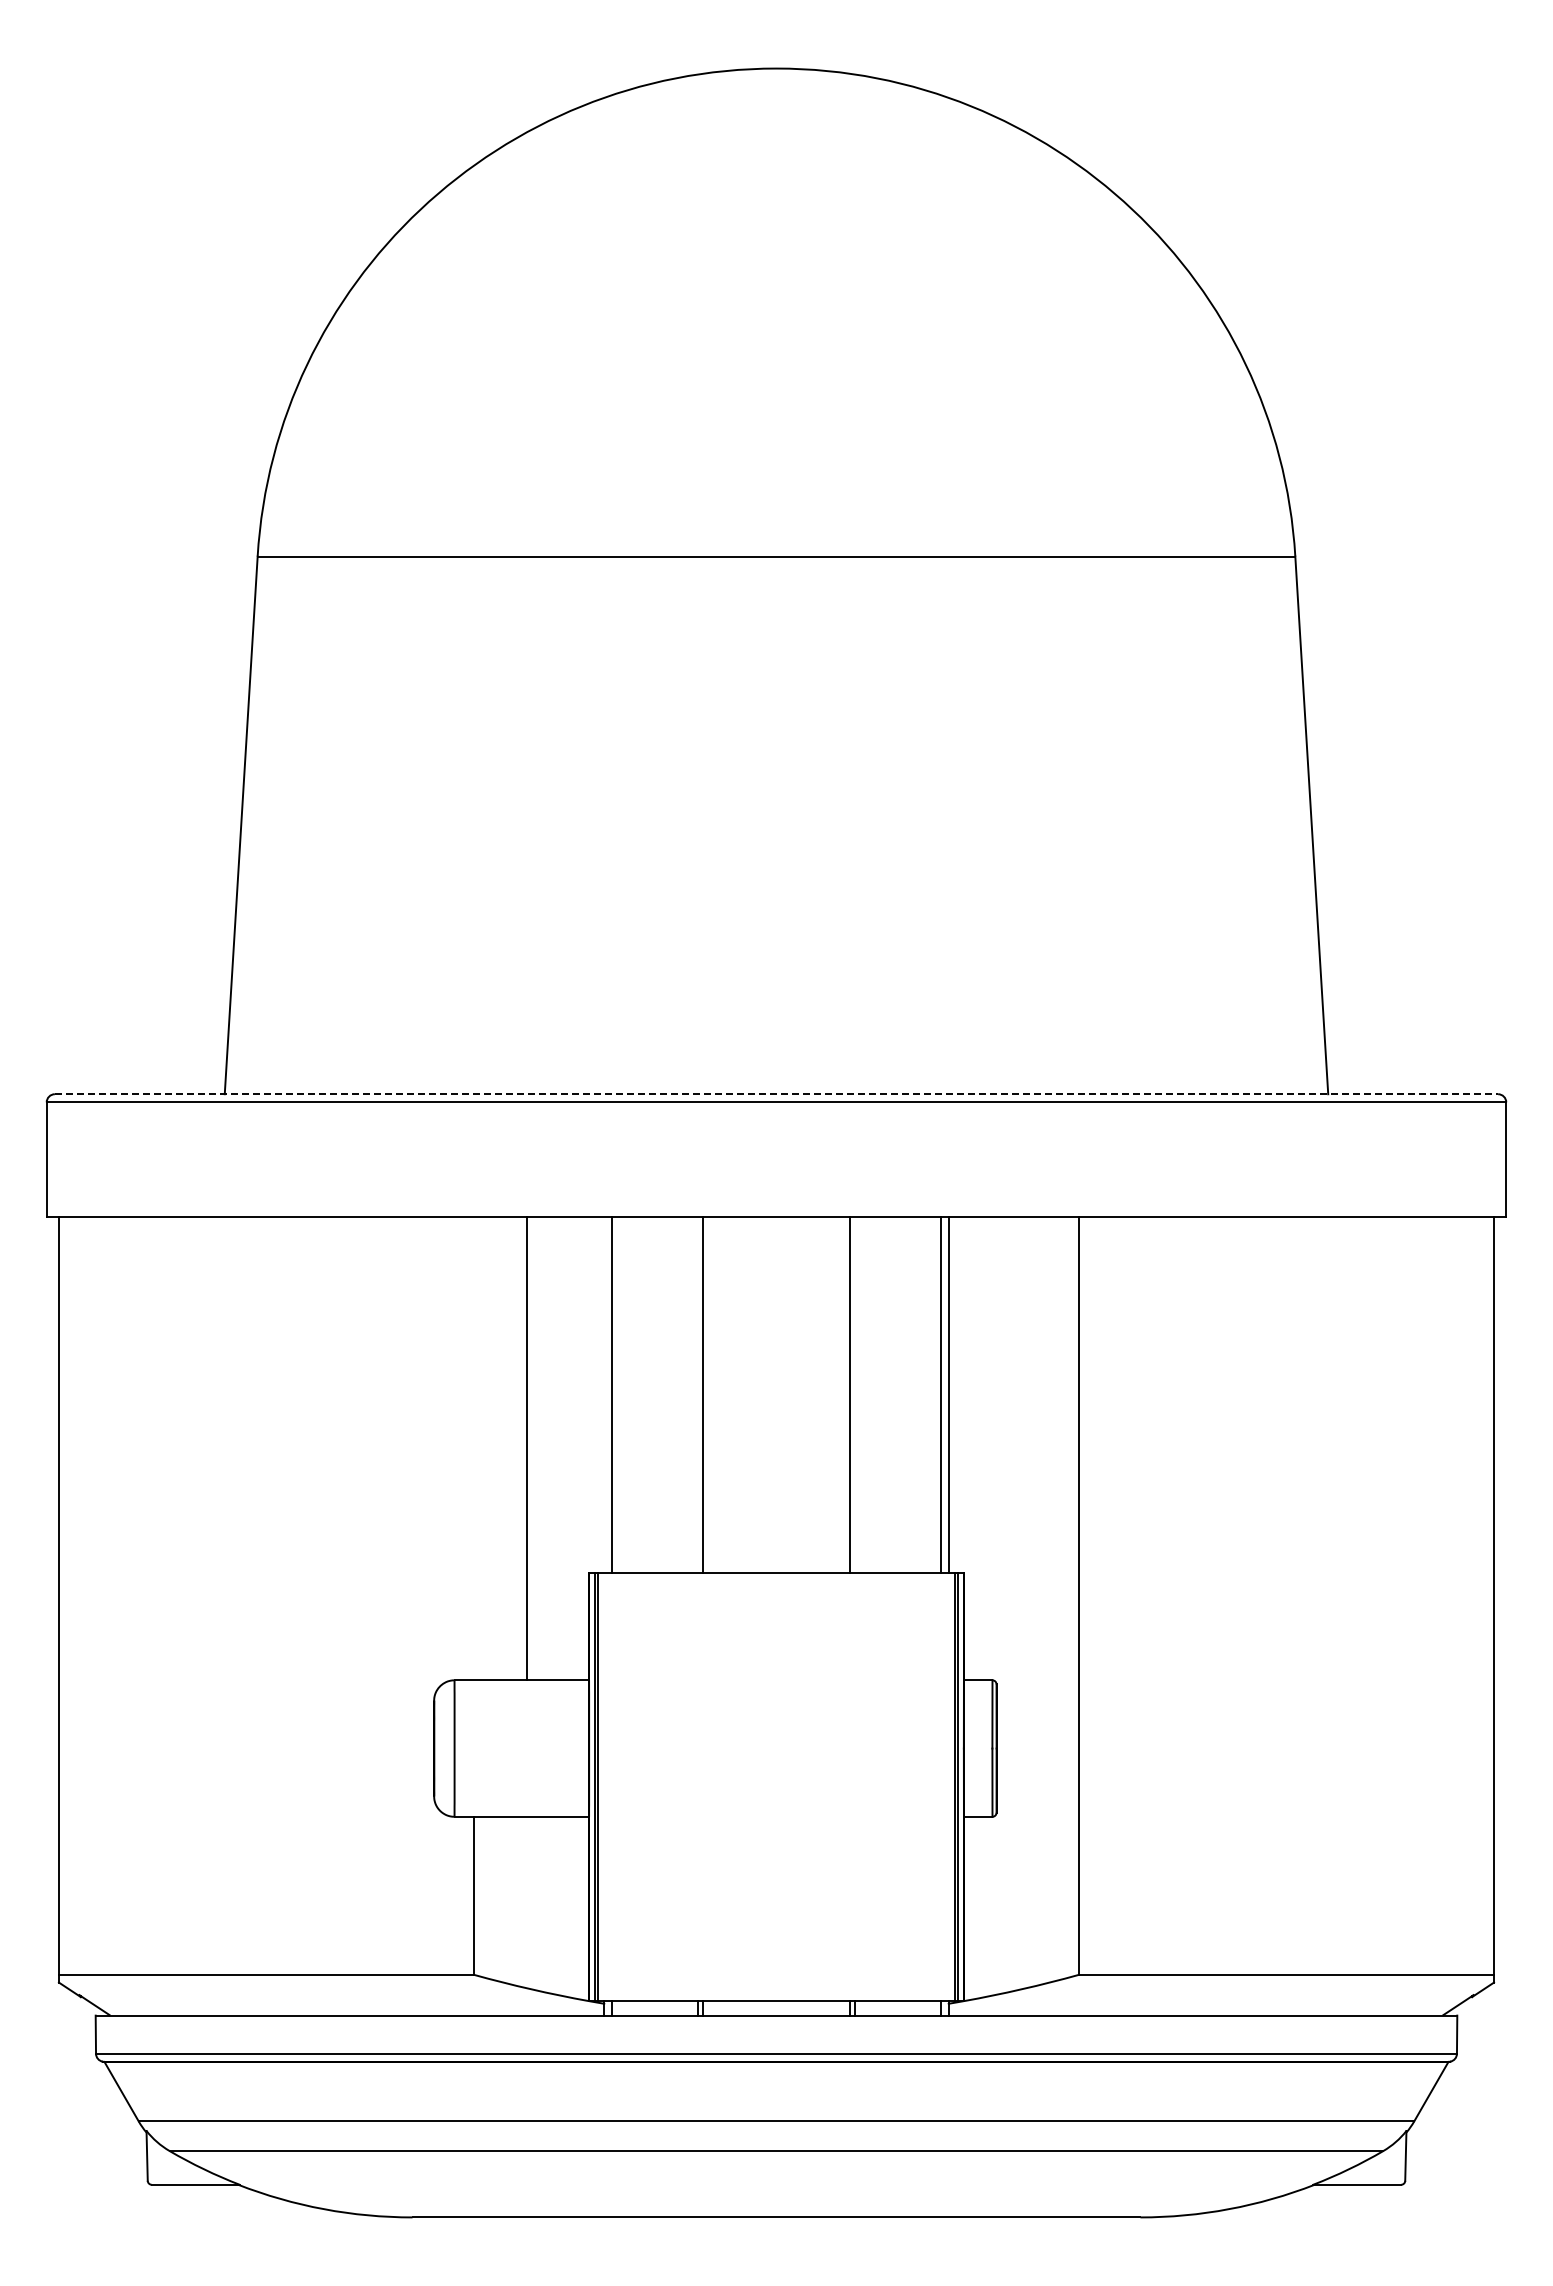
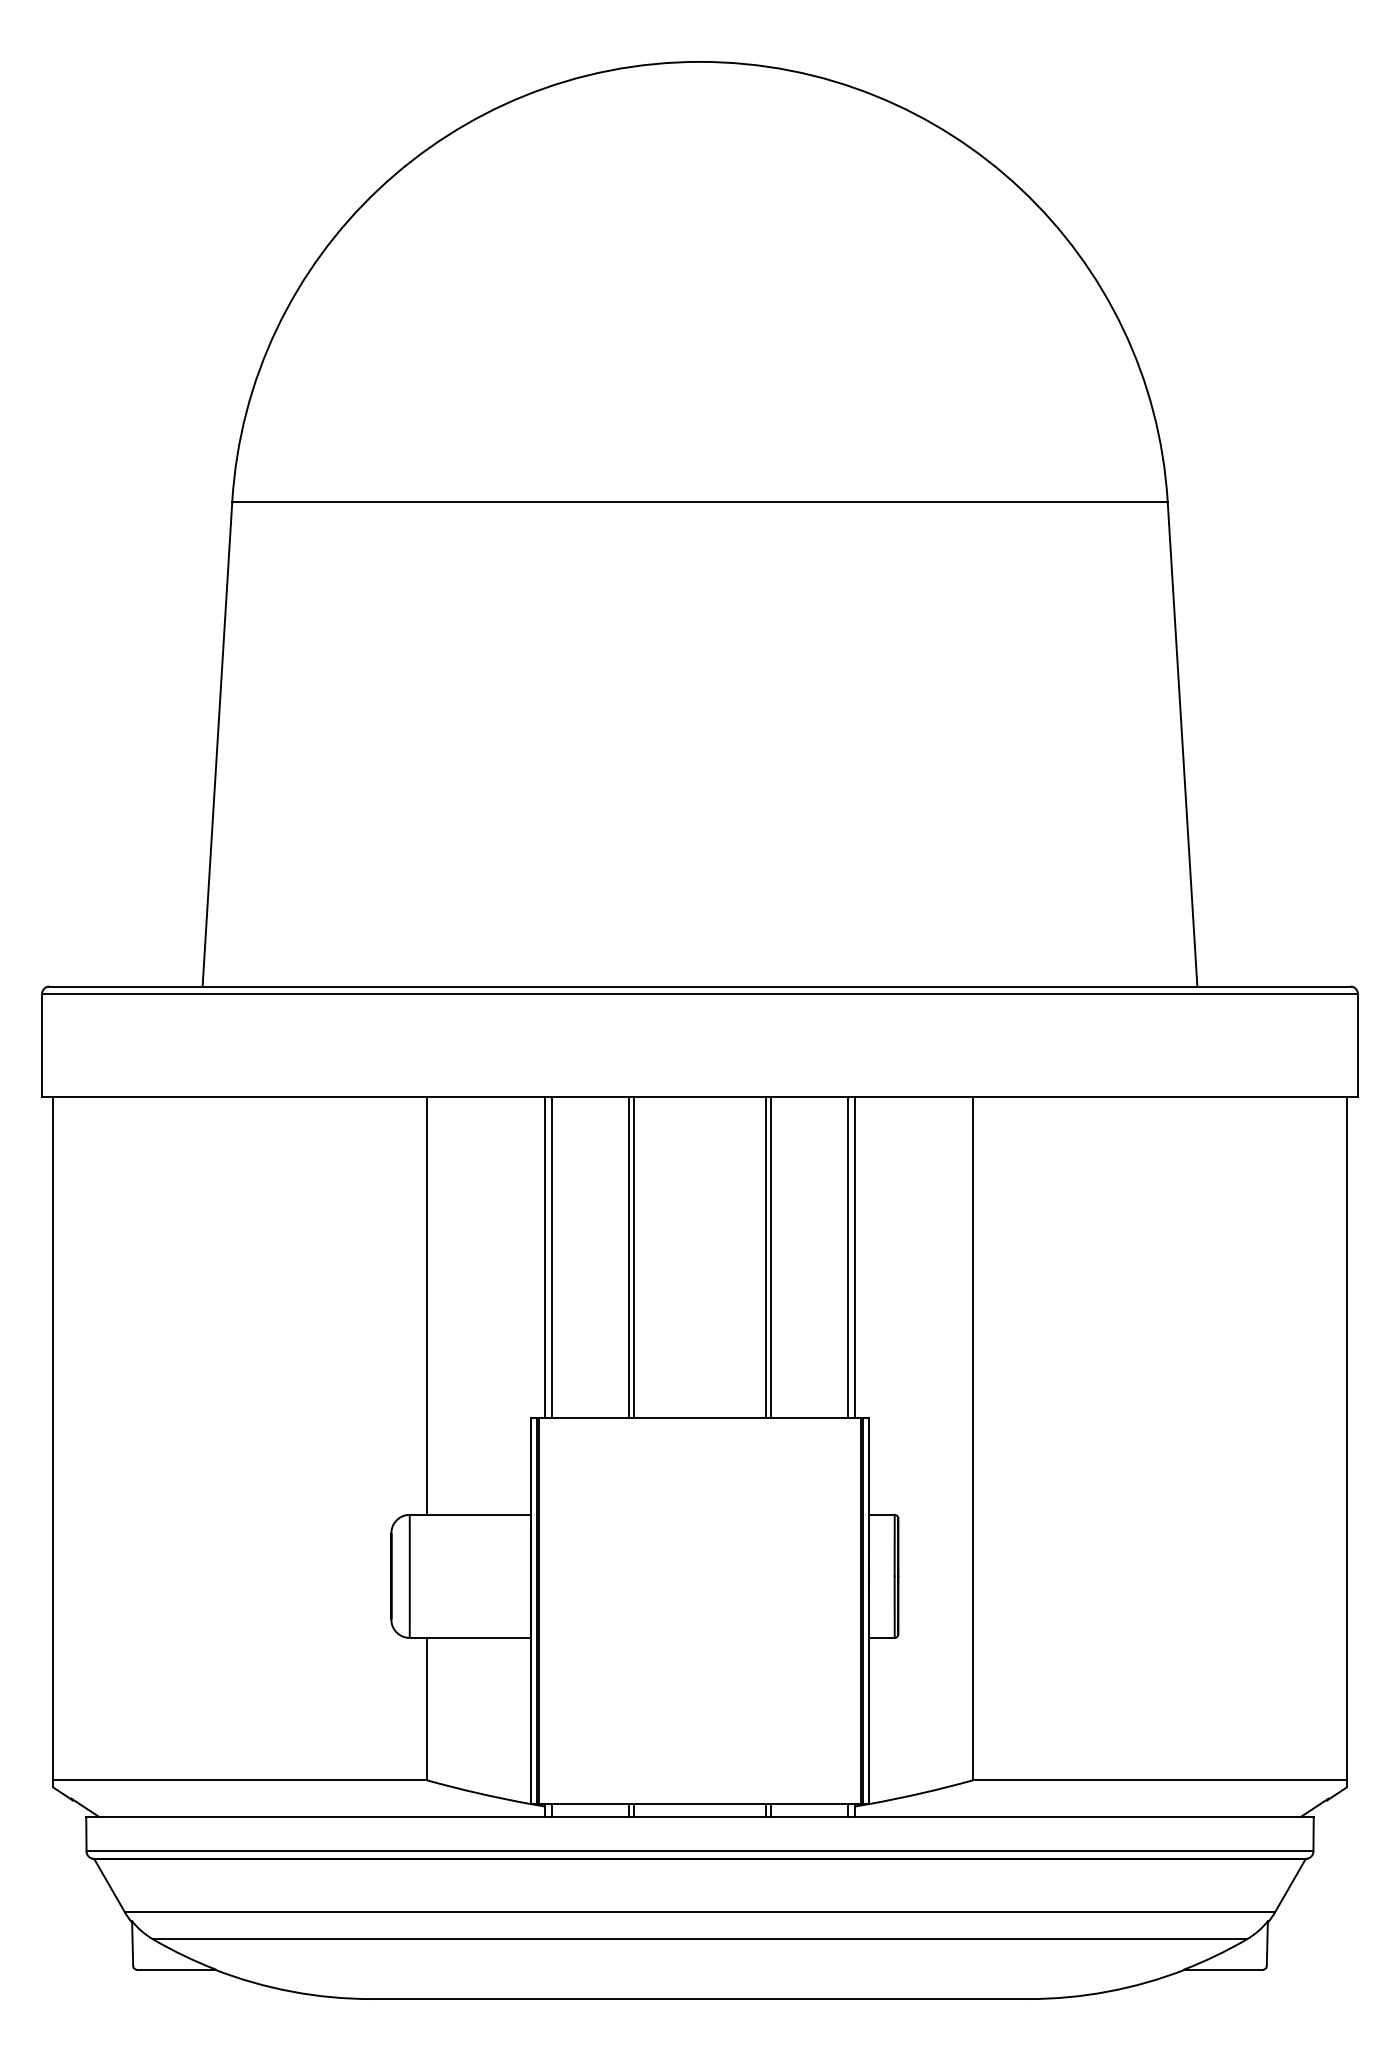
line: (776, 1094) -> (700, 986), dashed -> solid
line: (604, 1394) -> (544, 1257), added
line: (697, 1394) -> (628, 1257), added
line: (855, 1394) -> (771, 1257), added
line: (527, 1448) -> (427, 1305), moved

